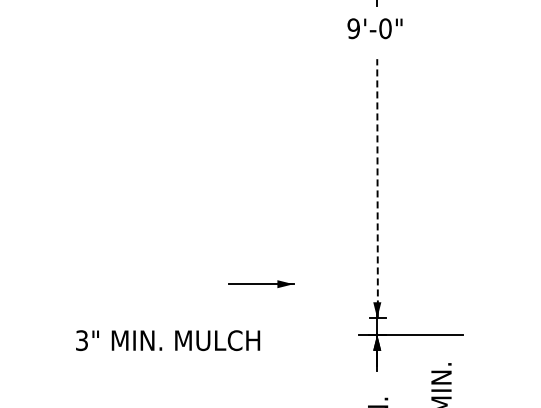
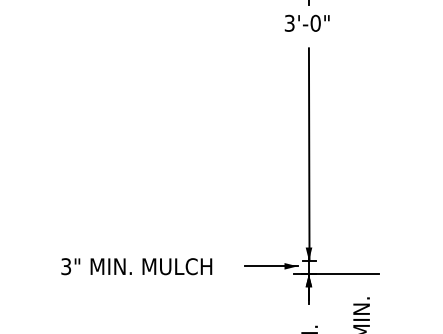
text: (353, 28) -> (289, 23), 9'-0" -> 3'-0"
line: (377, 188) -> (309, 154), dashed -> solid
part: (261, 283) -> (271, 265), moved
text: (168, 340) -> (137, 266), moved

